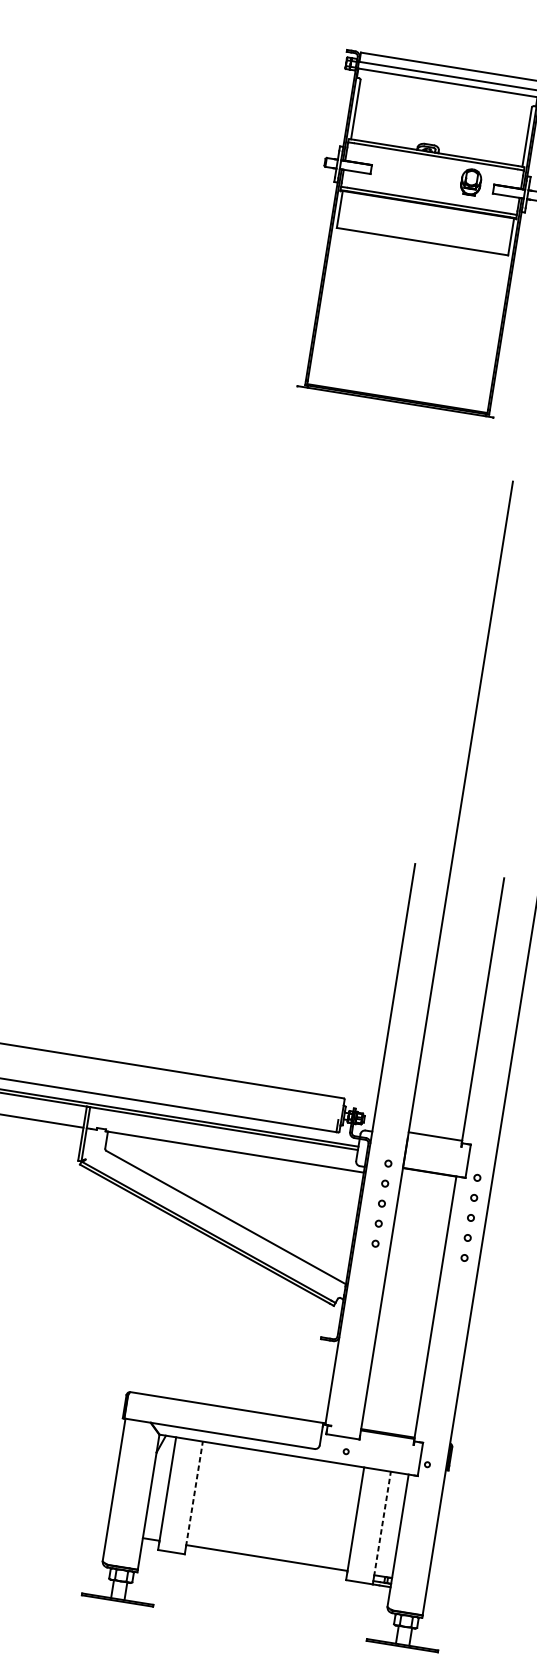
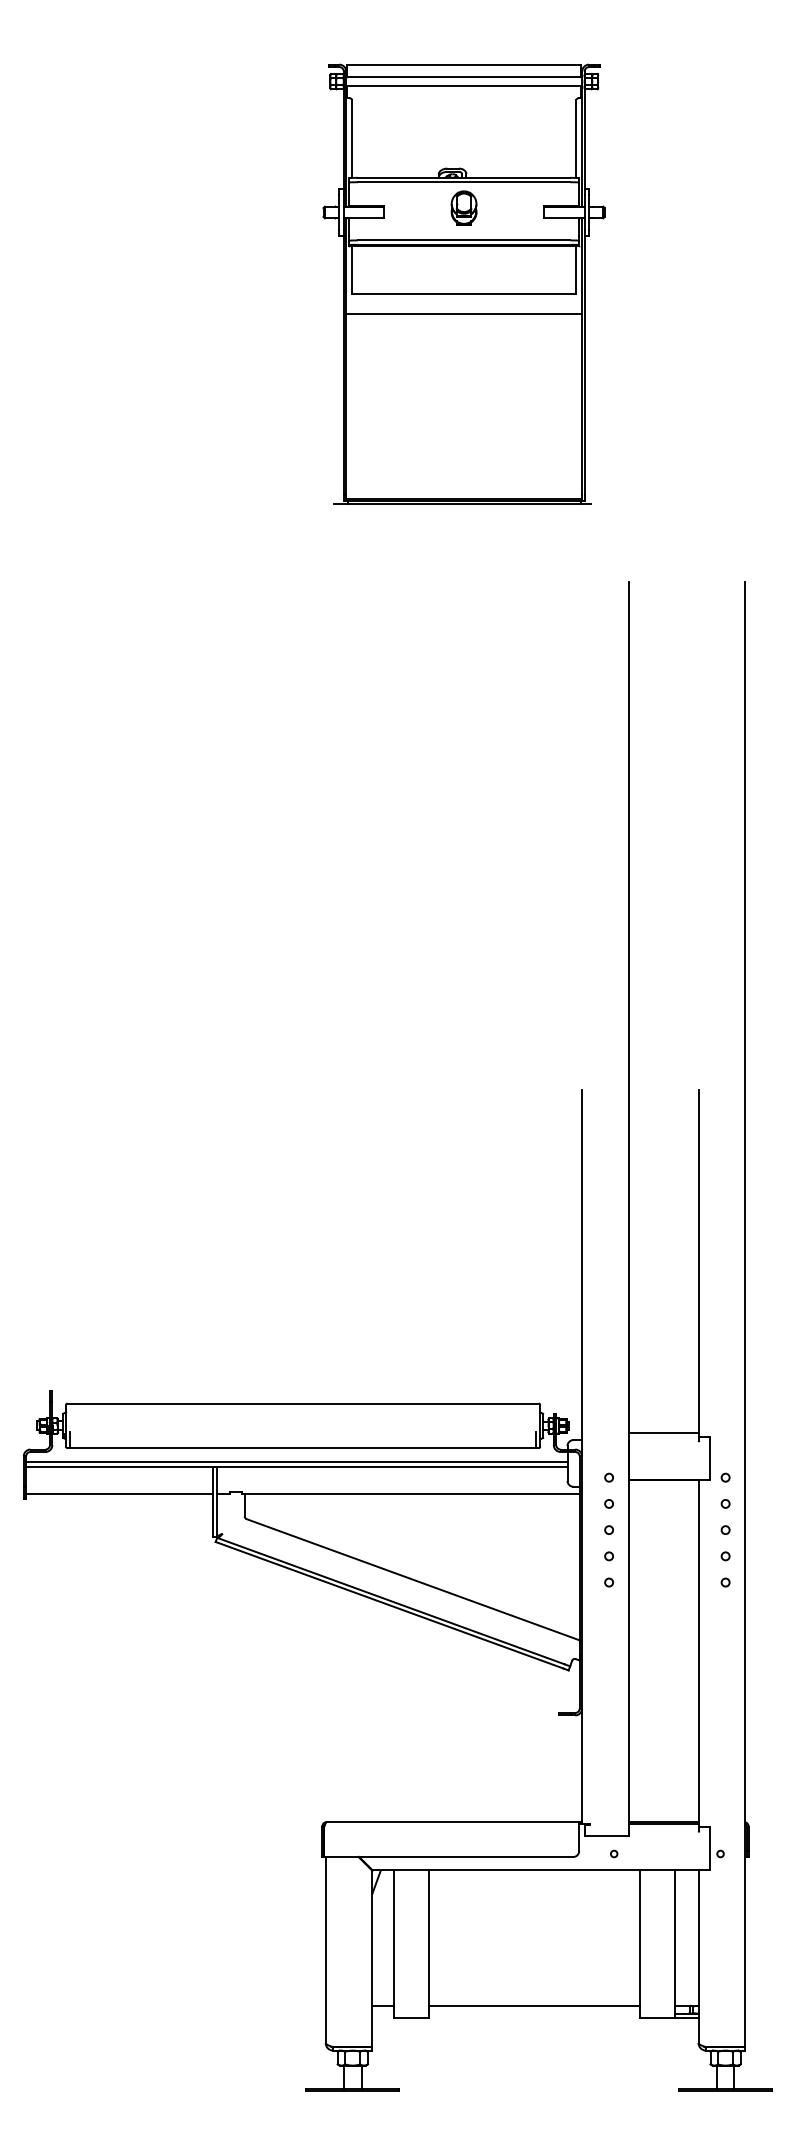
part: (470, 181) -> (463, 207), moved
line: (420, 257) -> (464, 314), added
line: (194, 1494) -> (429, 1939), dashed -> solid
line: (382, 1524) -> (675, 1939), dashed -> solid

